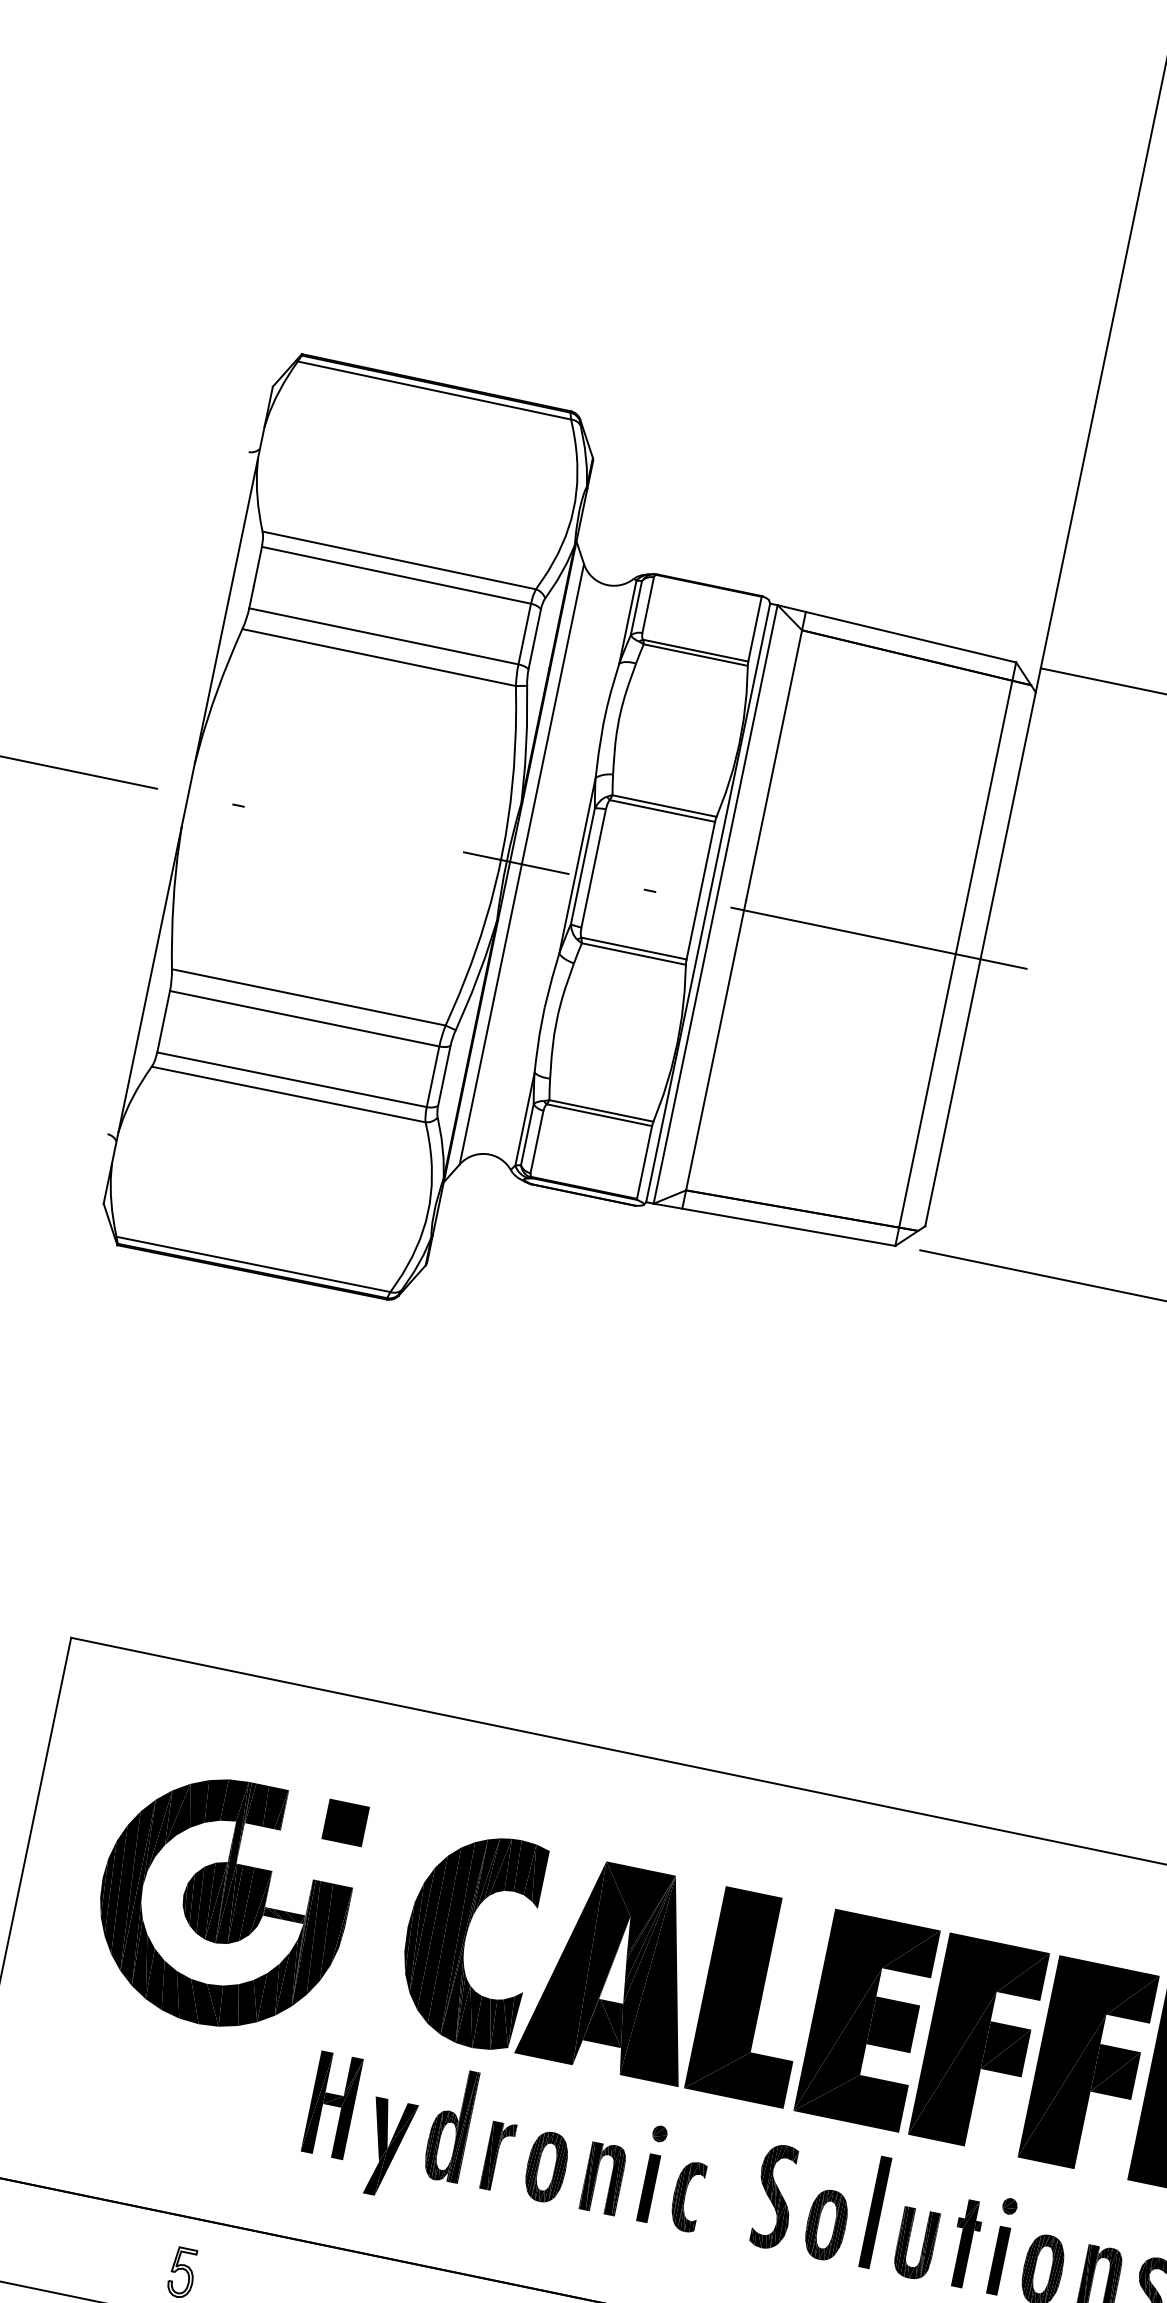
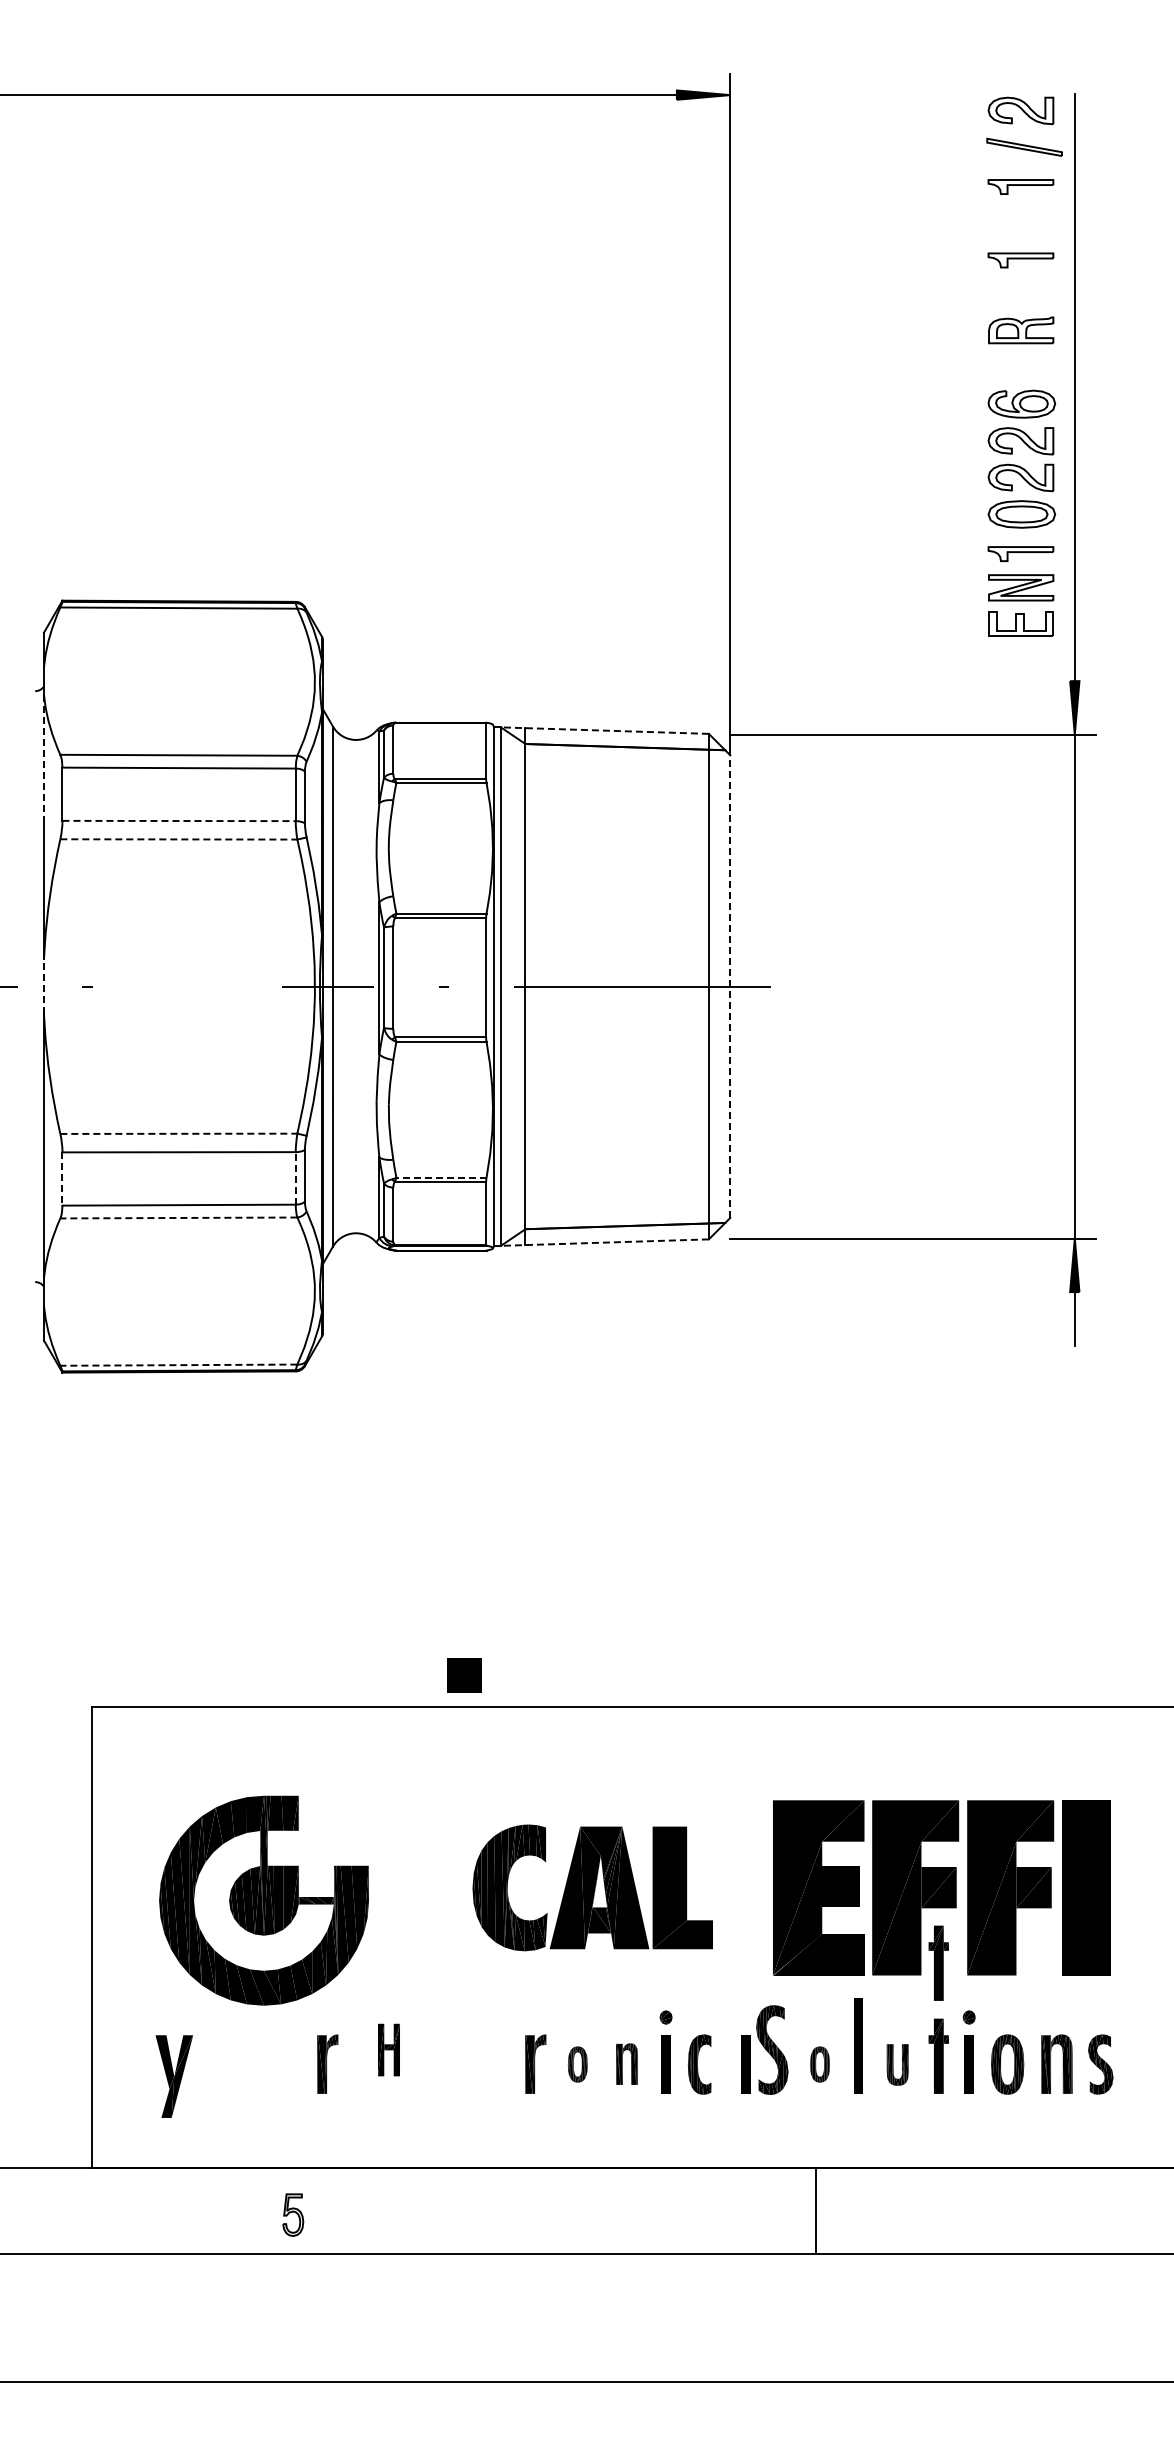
line: (242, 529) -> (43, 756), solid -> dashed
line: (896, 633) -> (604, 730), solid -> dashed
line: (384, 637) -> (179, 821), solid -> dashed
line: (378, 657) -> (178, 839), solid -> dashed
line: (187, 794) -> (43, 986), solid -> dashed
line: (980, 959) -> (730, 986), solid -> dashed
line: (308, 996) -> (178, 1133), solid -> dashed
line: (163, 1022) -> (62, 1179), solid -> dashed
line: (432, 1075) -> (295, 1177), solid -> dashed
line: (288, 1093) -> (178, 1217), solid -> dashed
line: (601, 1110) -> (441, 1177), solid -> dashed
line: (774, 1224) -> (604, 1242), solid -> dashed
line: (252, 1264) -> (178, 1365), solid -> dashed
part: (345, 1823) -> (464, 1675), moved
part: (606, 1966) -> (592, 1887), size x0.7
part: (331, 2104) -> (388, 2049), size x0.6
part: (258, 2106) -> (327, 2063), added
part: (450, 2124) -> (490, 2045), removed
part: (987, 2135) -> (938, 1962), added
part: (386, 2148) -> (173, 2076), moved
part: (546, 2166) -> (577, 2064), size x0.6
part: (603, 2177) -> (626, 2063), size x0.7
part: (740, 2207) -> (745, 2064), added
part: (825, 2224) -> (819, 2064), size x0.6
part: (915, 2243) -> (897, 2064), size x0.7

